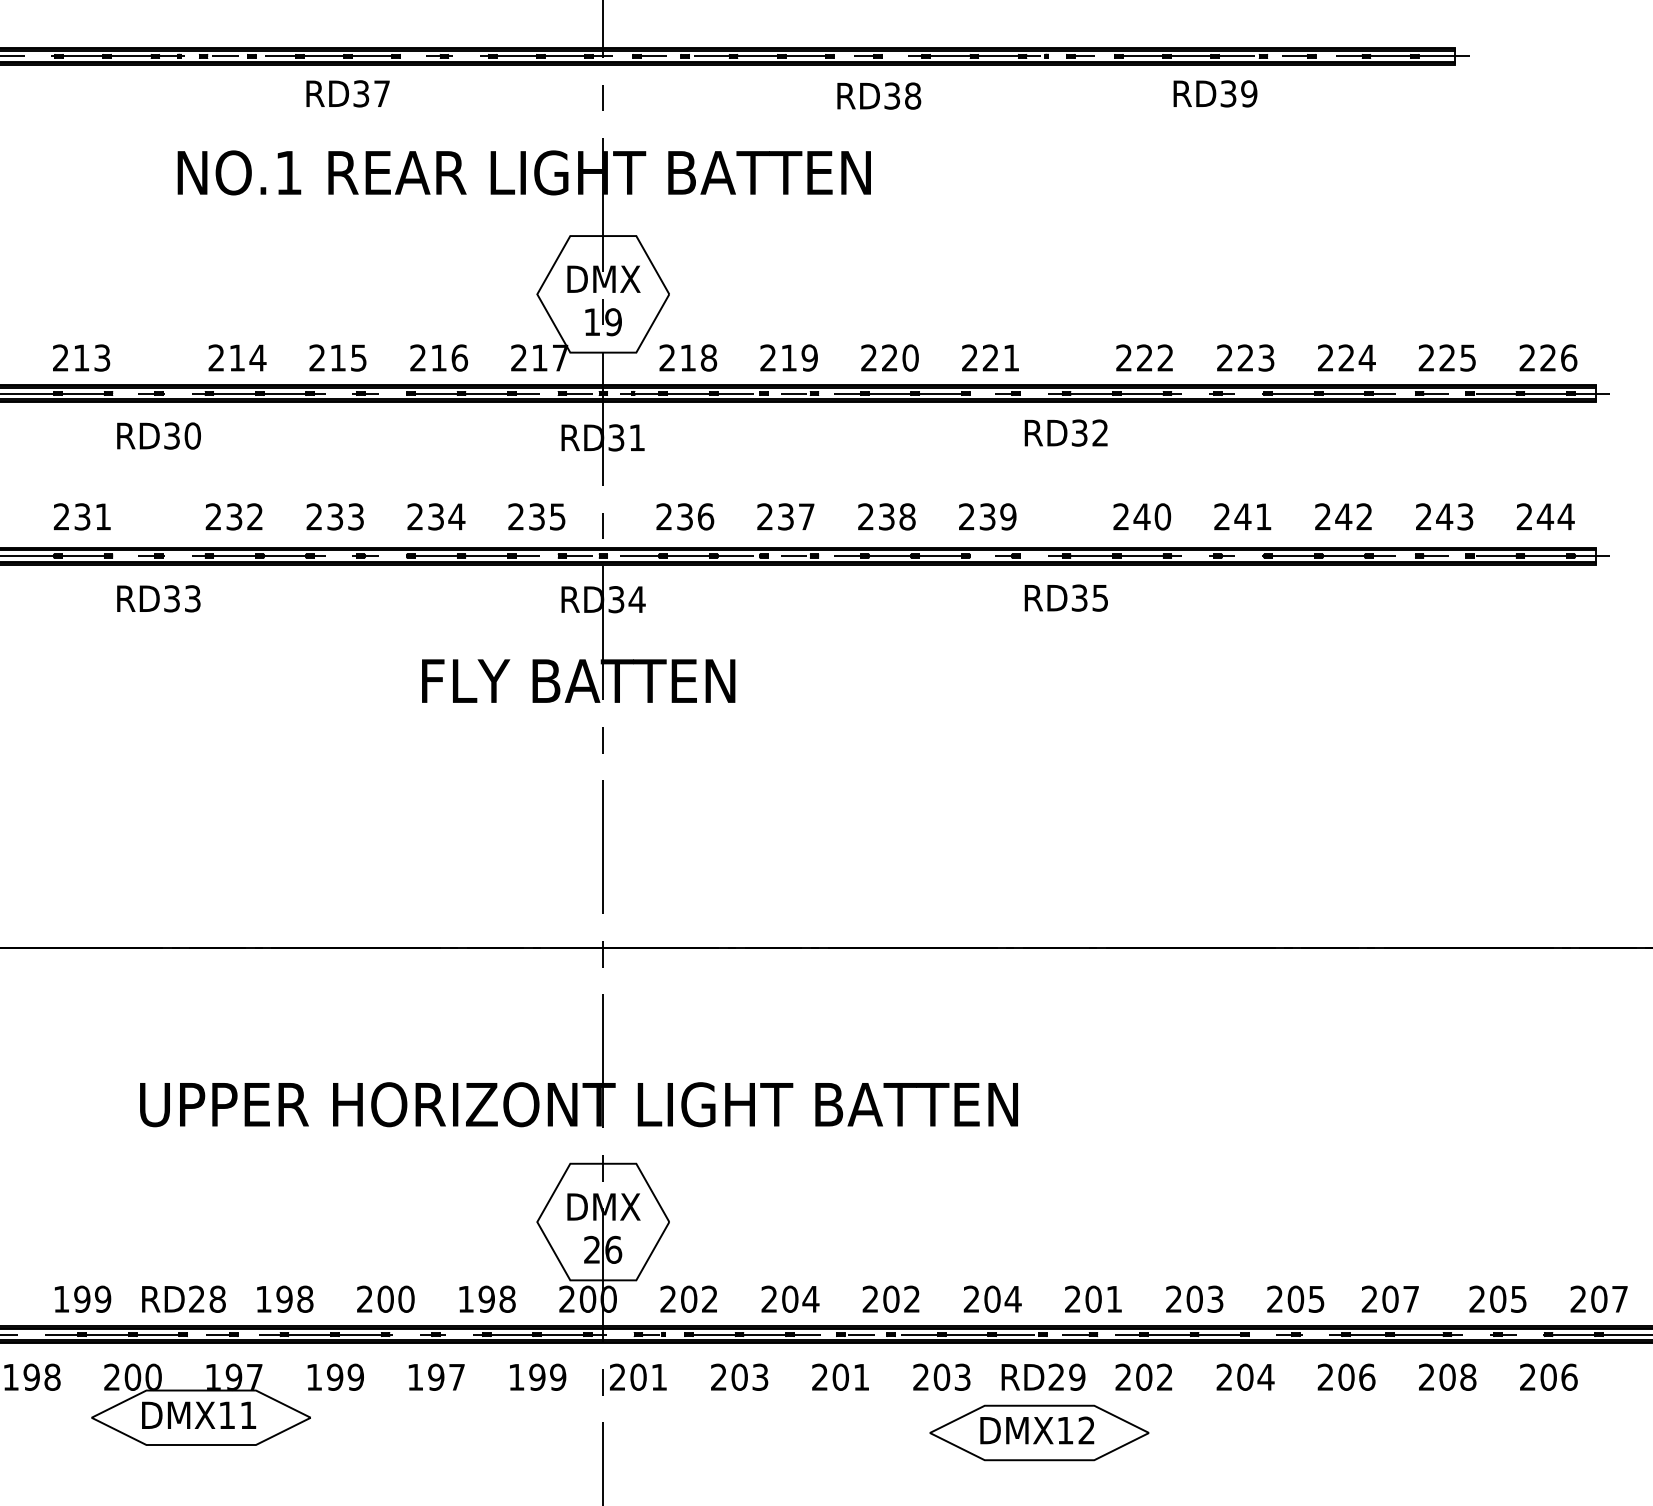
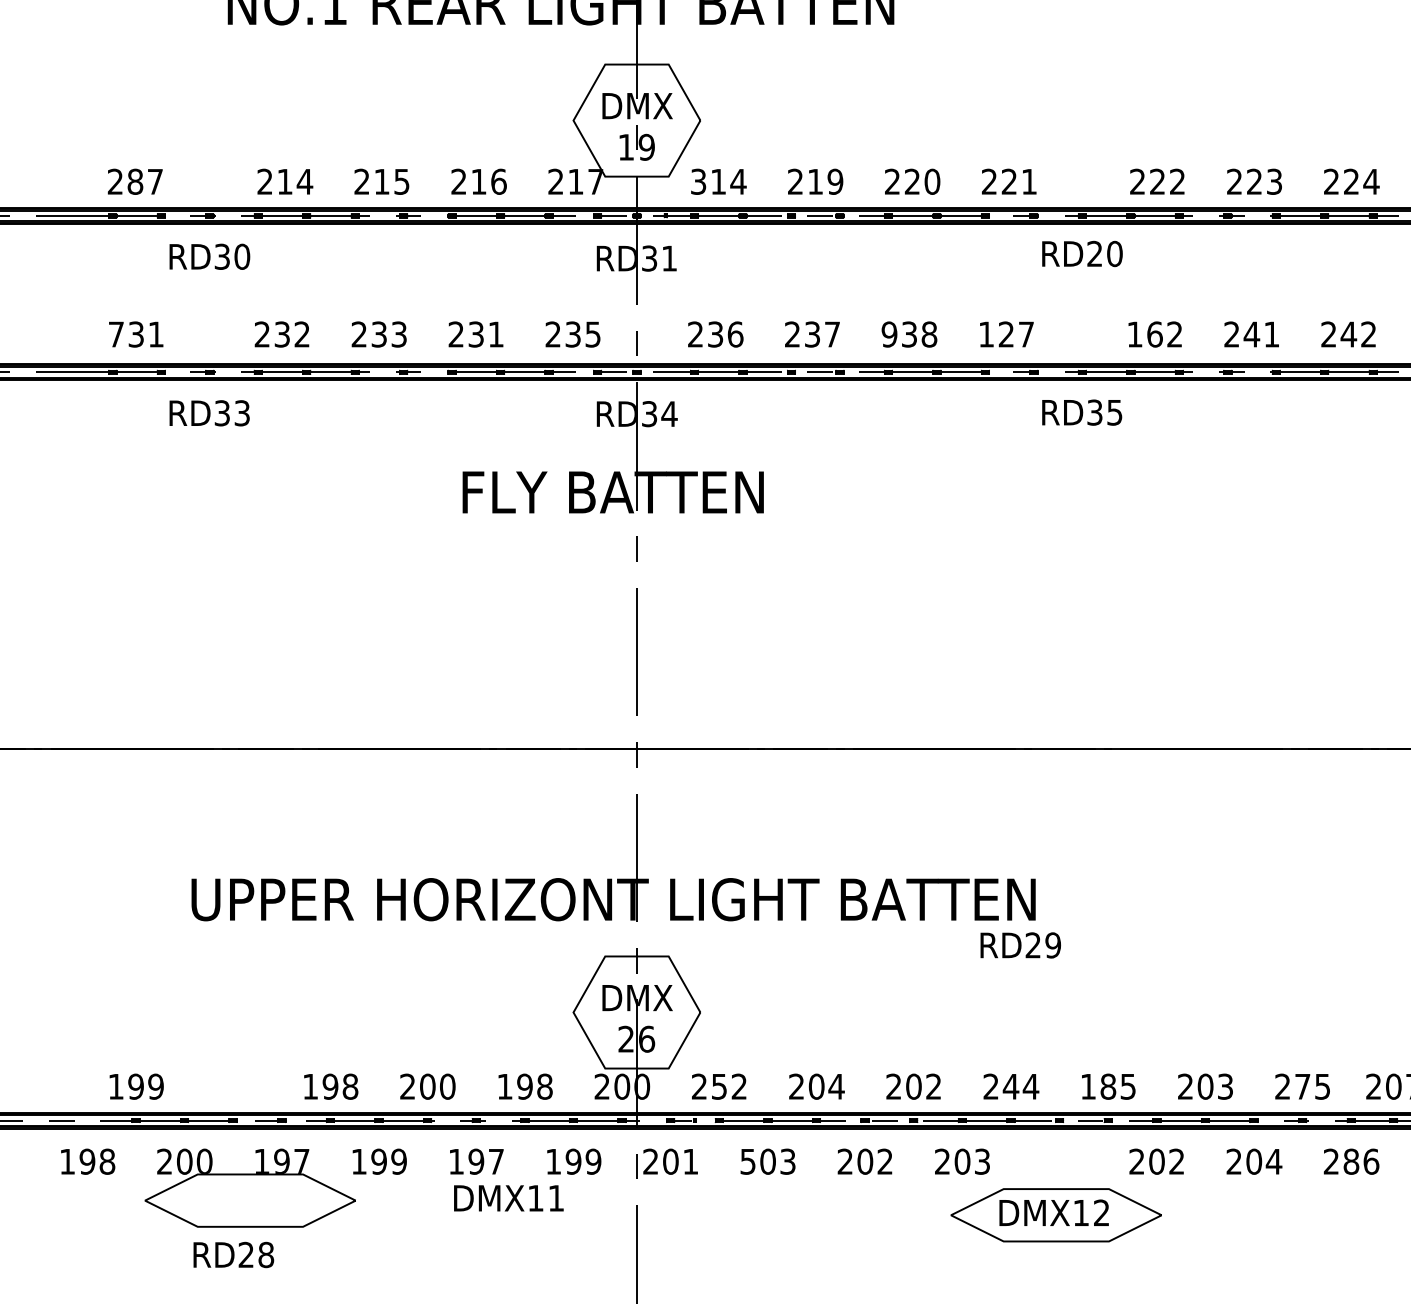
text: (91, 357) -> (144, 181), 213 -> 287
text: (688, 357) -> (718, 181), 218 -> 314
text: (1089, 432) -> (1104, 253), RD32 -> RD20
text: (61, 516) -> (116, 334), 231 -> 731
text: (456, 516) -> (495, 334), 234 -> 231
text: (865, 516) -> (889, 334), 238 -> 938
text: (987, 516) -> (1006, 334), 239 -> 127
text: (1142, 516) -> (1155, 334), 240 -> 162
text: (183, 1298) -> (233, 1254), moved
text: (689, 1298) -> (719, 1085), 202 -> 252
text: (992, 1298) -> (1011, 1085), 204 -> 244
text: (1093, 1298) -> (1108, 1085), 201 -> 185
text: (1295, 1298) -> (1302, 1085), 205 -> 275
text: (718, 1376) -> (747, 1160), 203 -> 503
text: (860, 1376) -> (884, 1160), 201 -> 202
text: (1043, 1376) -> (1020, 944), moved
text: (1346, 1377) -> (1351, 1161), 206 -> 286
text: (199, 1414) -> (509, 1197), moved

